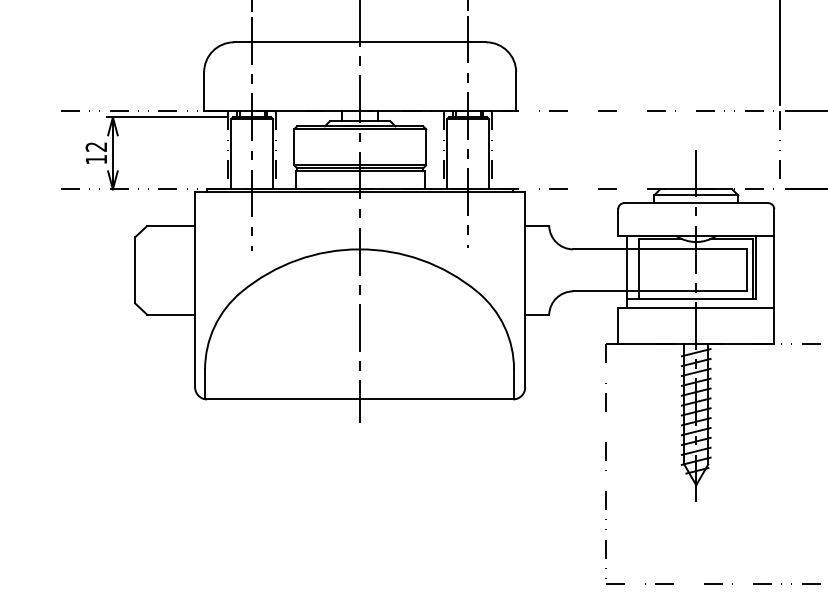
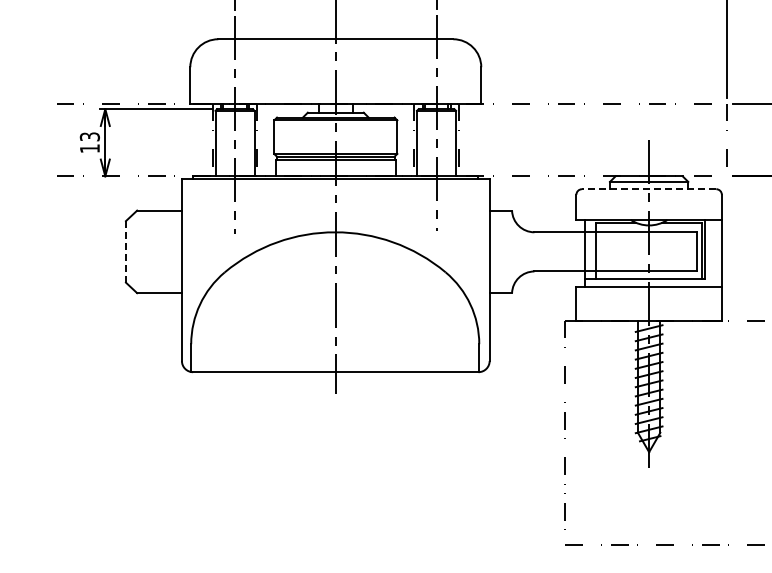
text: (95, 146) -> (89, 136), 12 -> 13
line: (695, 203) -> (648, 189), solid -> dashed
line: (134, 269) -> (125, 251), solid -> dashed

